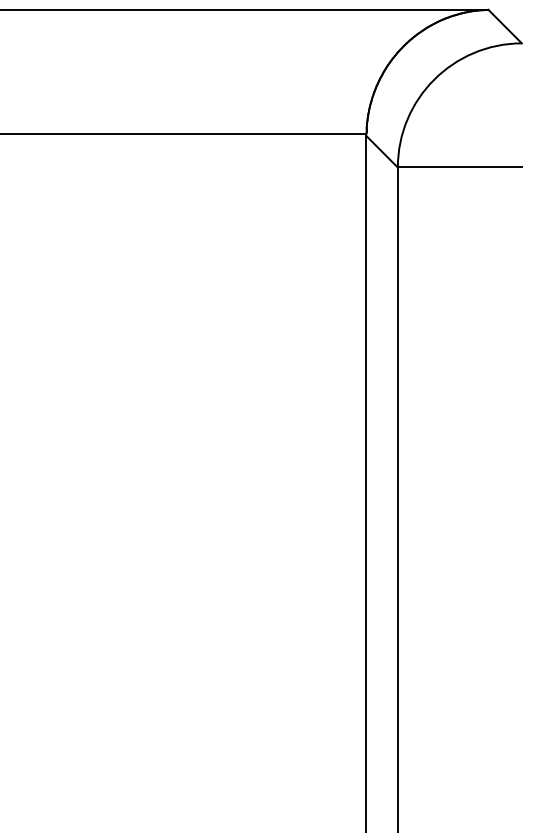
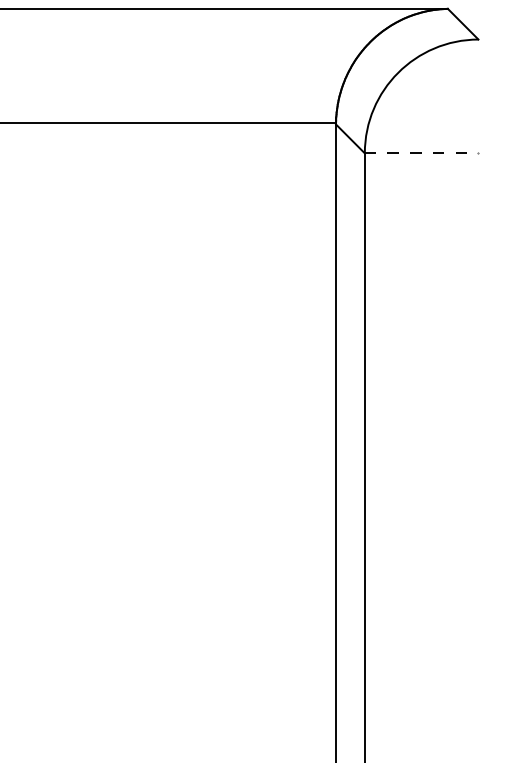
line: (459, 167) -> (421, 153), solid -> dashed

